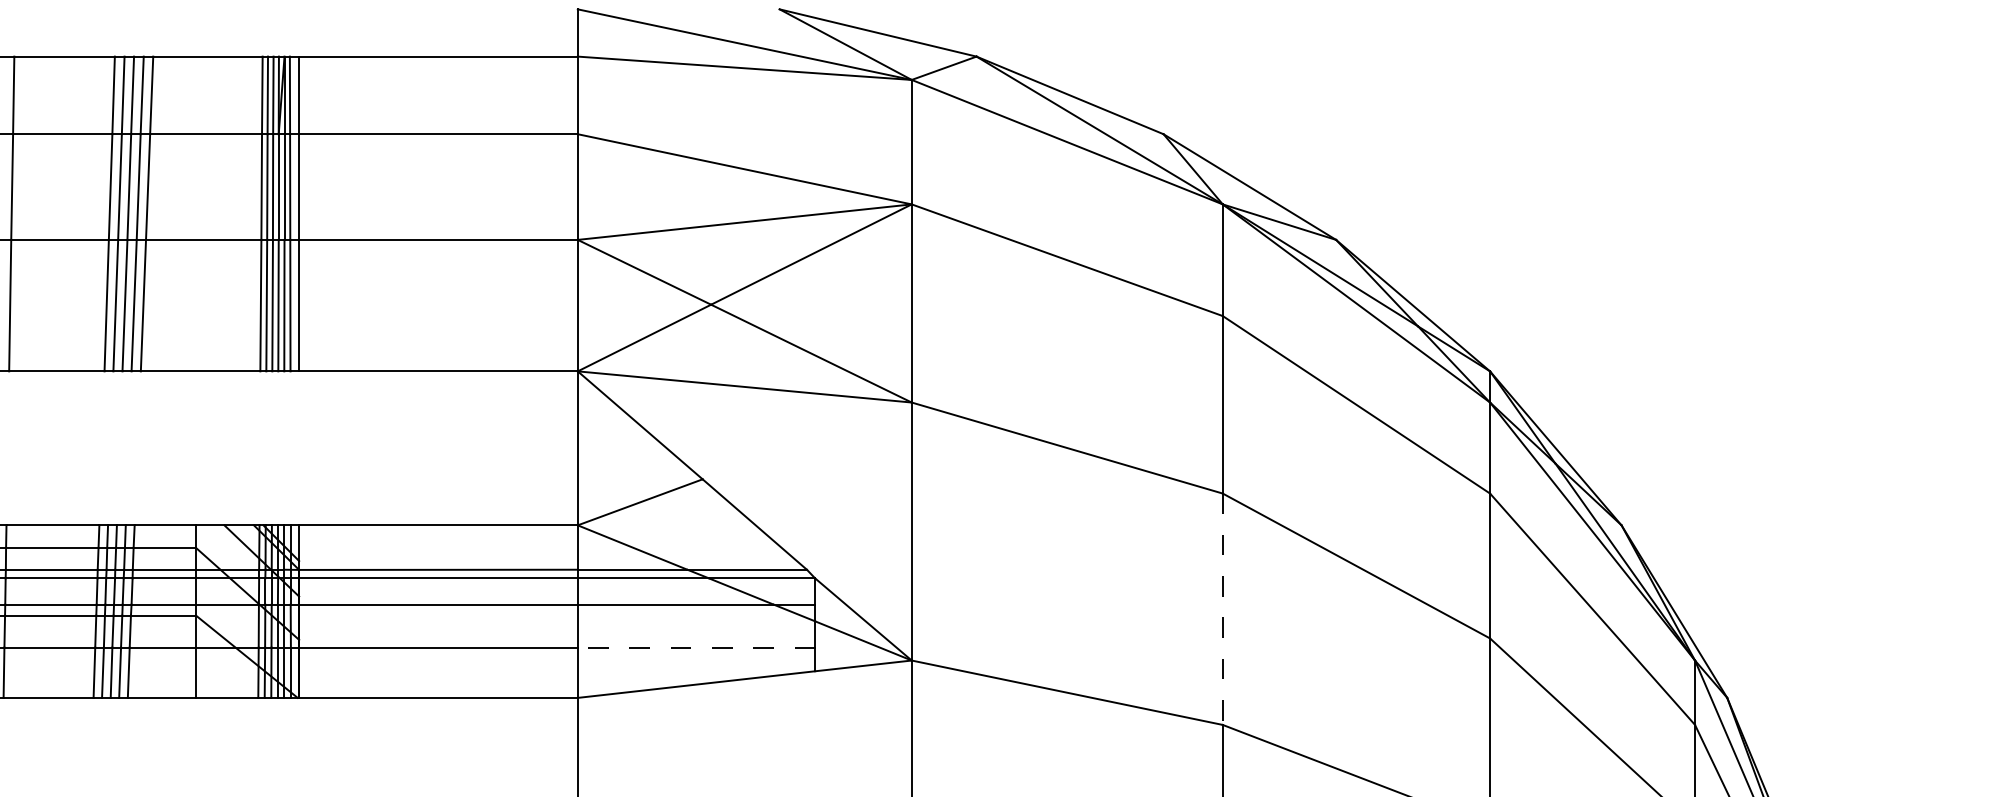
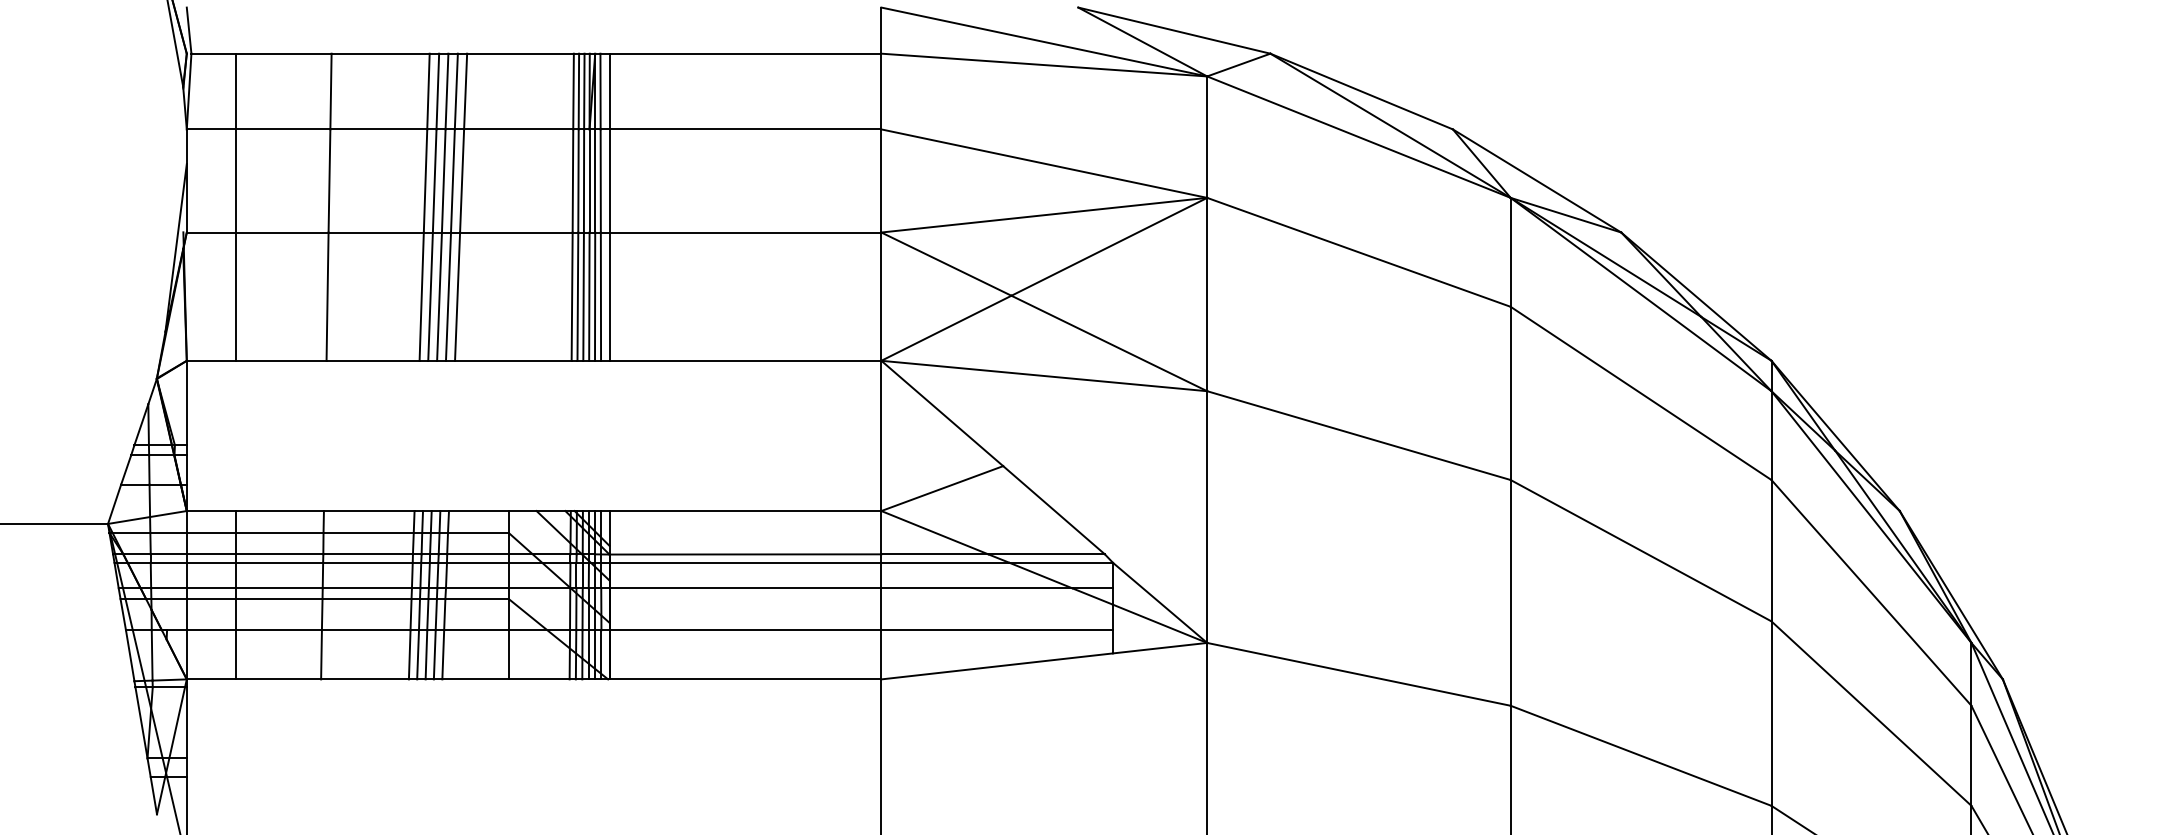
line: (1222, 608) -> (1510, 592), dashed -> solid
line: (696, 647) -> (997, 630), dashed -> solid

